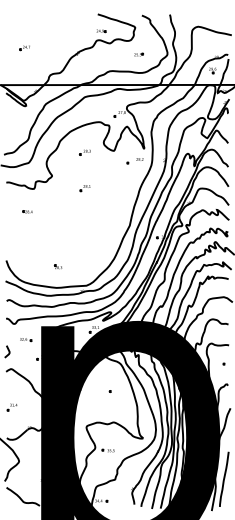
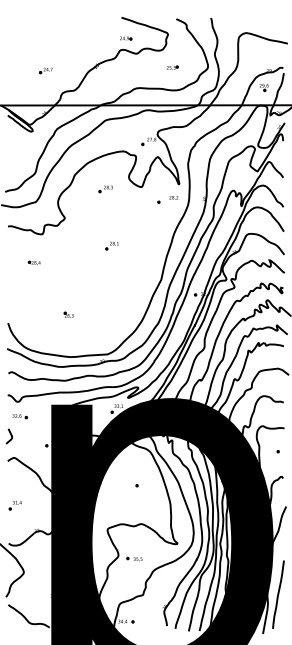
part: (24, 48) -> (45, 71), moved
part: (84, 188) -> (111, 246), moved
part: (57, 266) -> (67, 314), moved
part: (26, 340) -> (20, 417), moved

